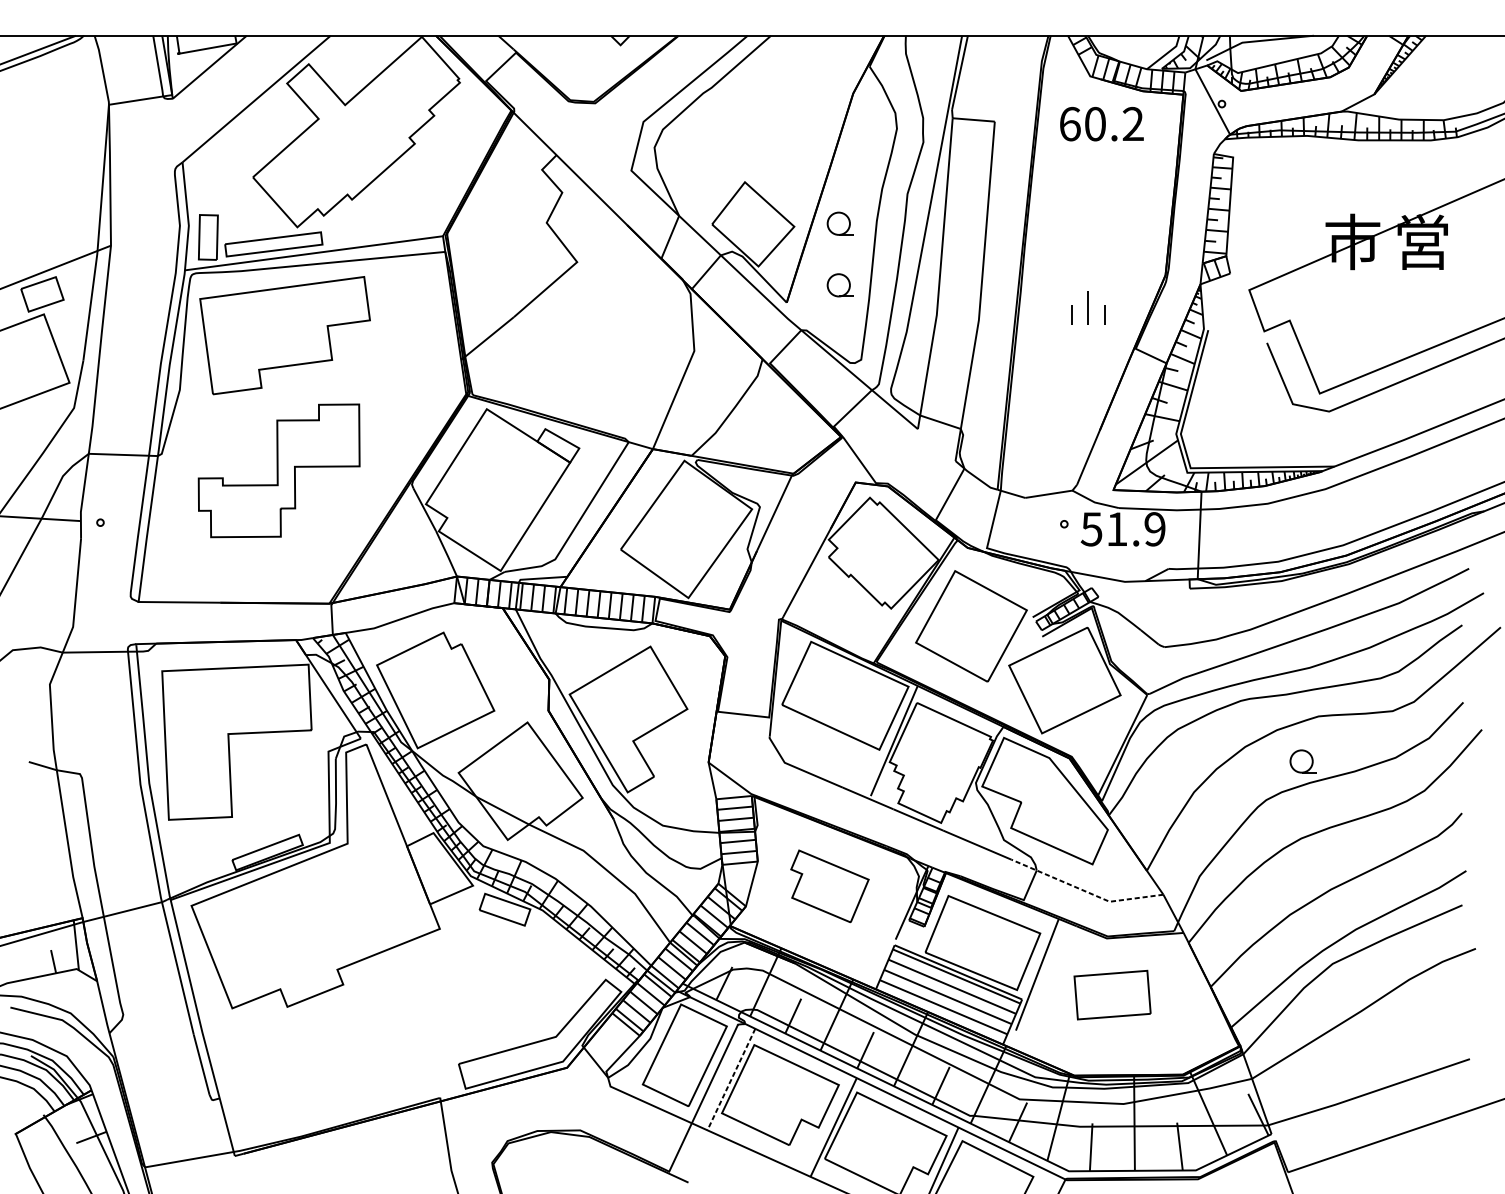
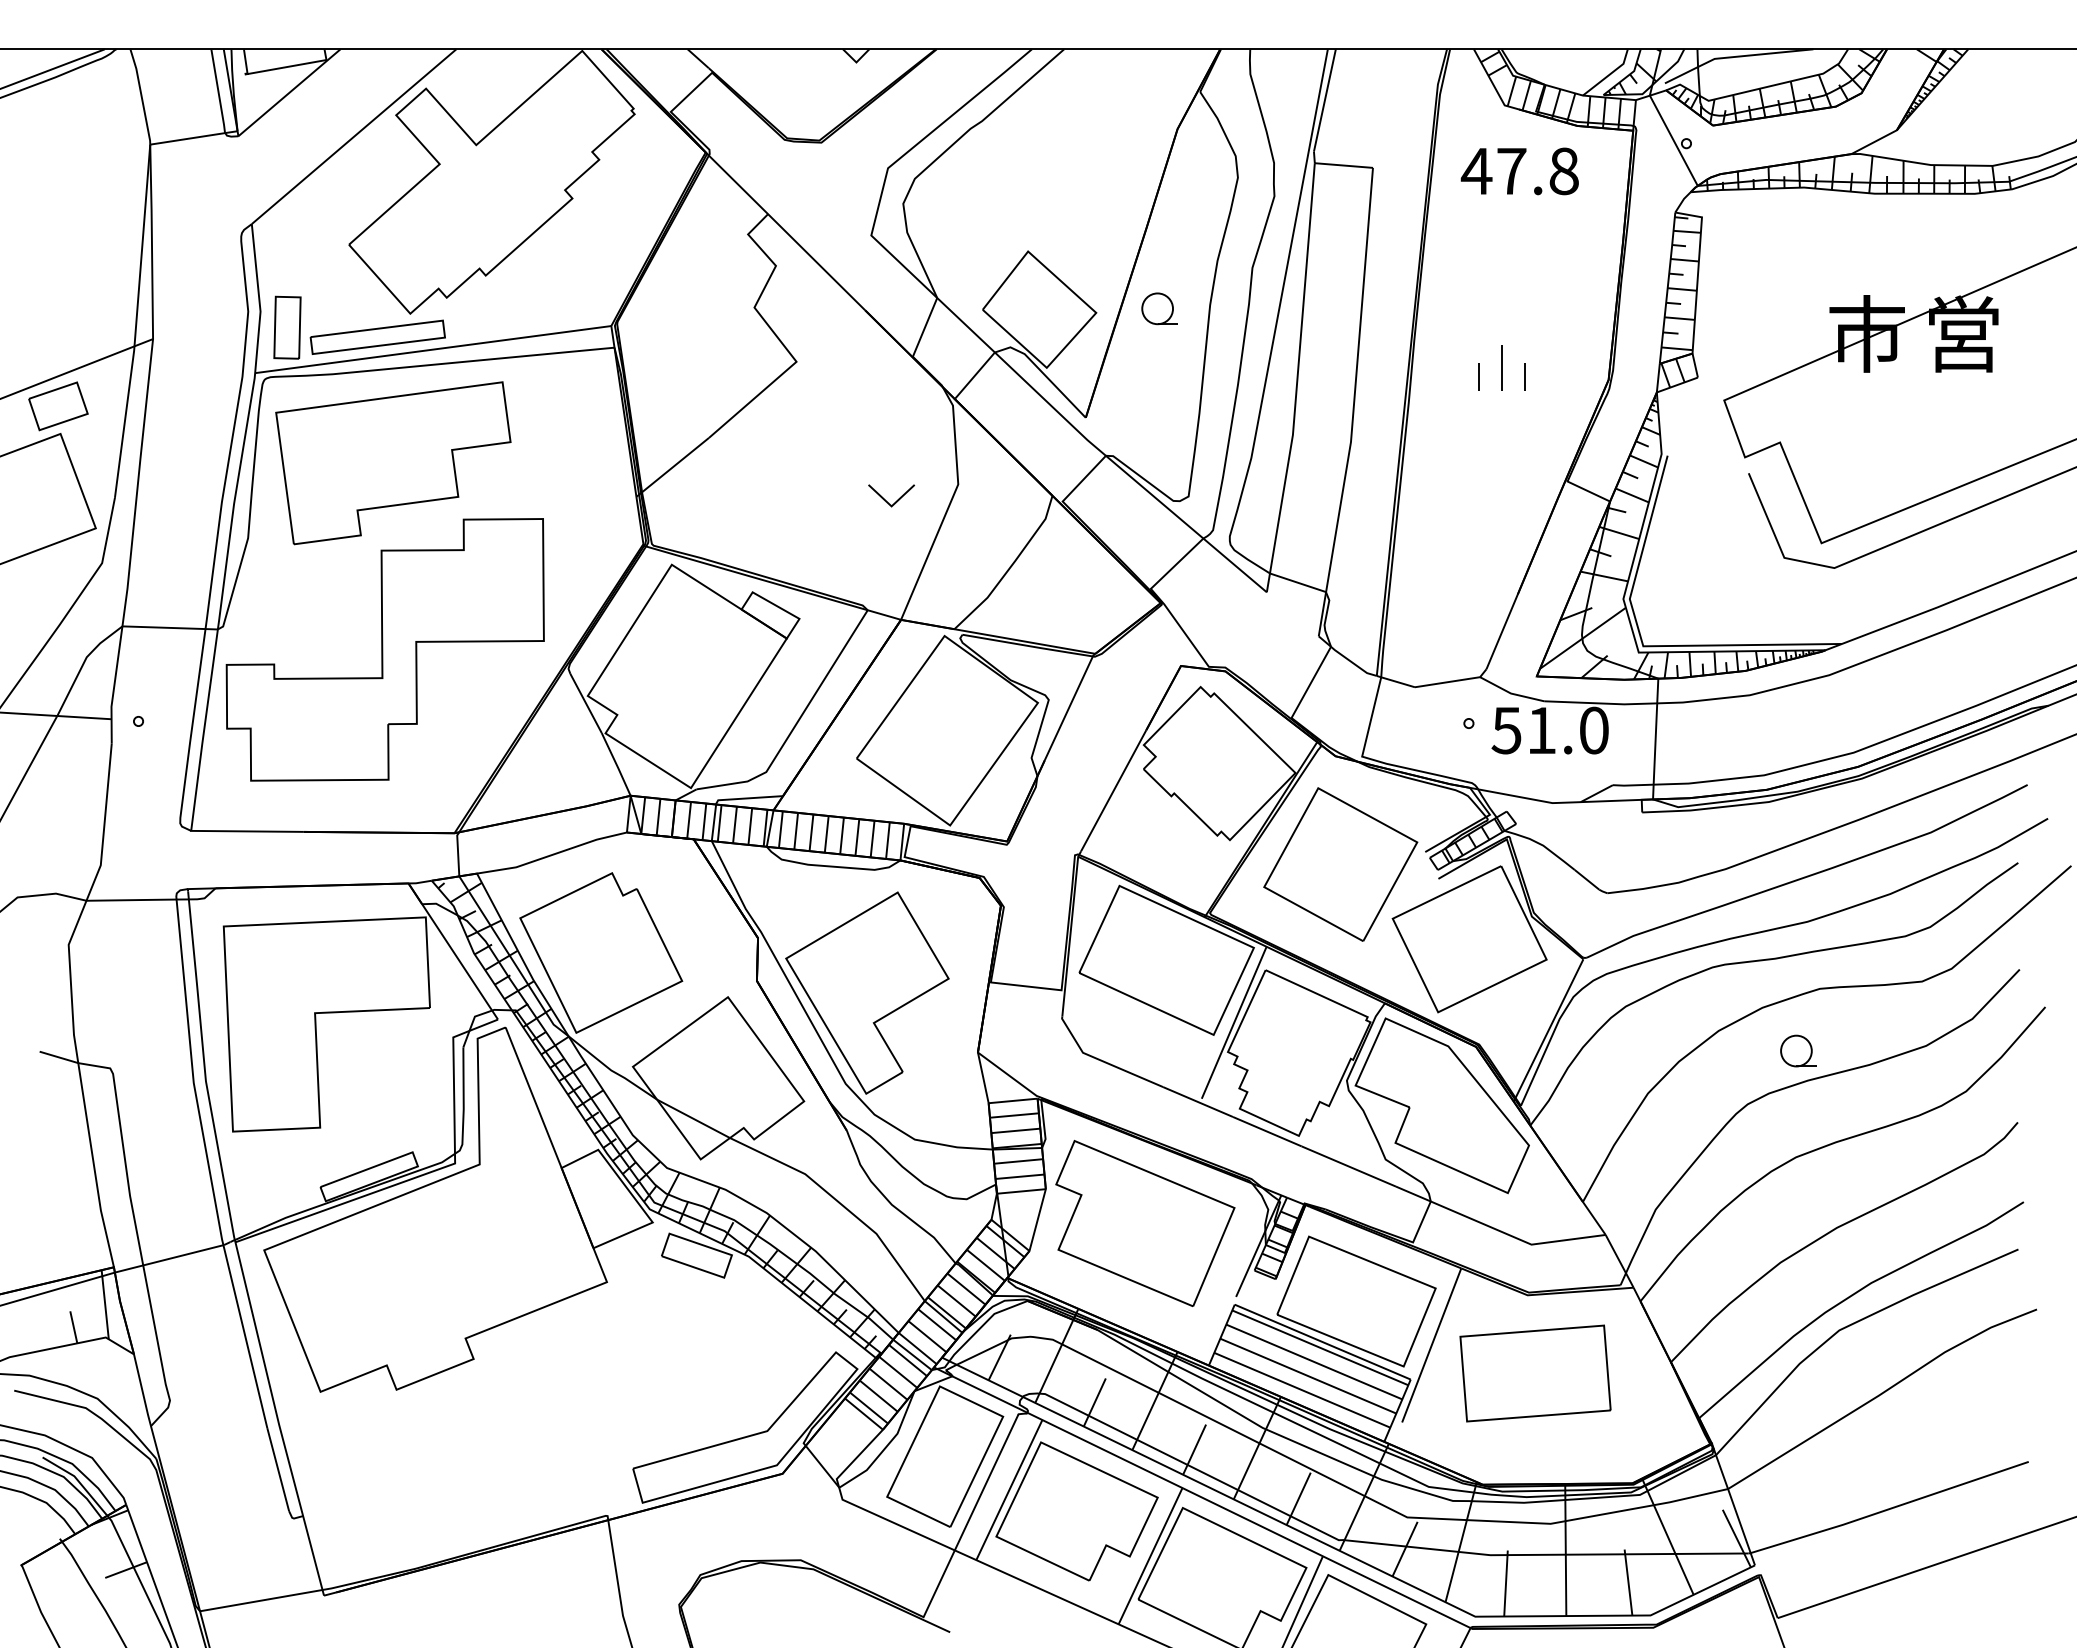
text: (1100, 124) -> (1519, 171), 60.2 -> 47.8
part: (840, 285) -> (1159, 393), removed
part: (1087, 307) -> (1501, 367), moved
part: (642, 362) -> (886, 500), added
part: (278, 470) -> (384, 649), size x1.43
text: (1154, 529) -> (1593, 730), 51.9 -> 51.0
part: (830, 886) -> (1145, 1223), size x1.67
line: (1085, 891) -> (1497, 1230), dashed -> solid
part: (1112, 995) -> (1535, 1373), size x1.43
line: (731, 1079) -> (1009, 1490), dashed -> solid

